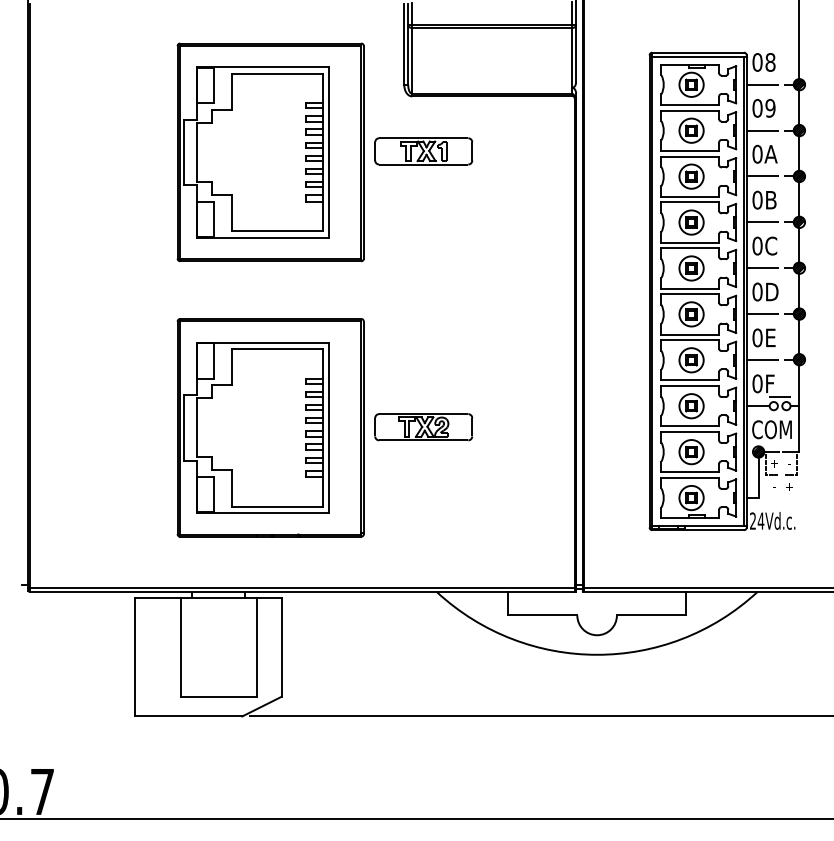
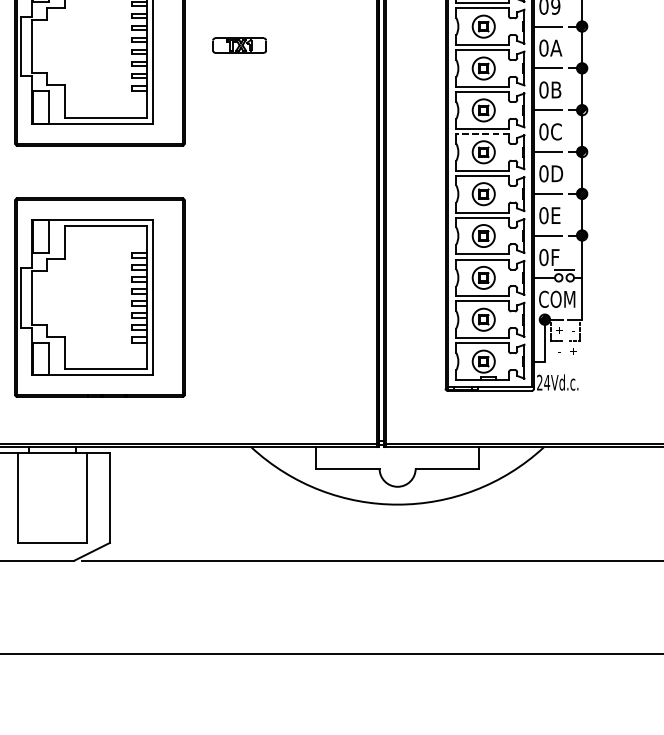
part: (423, 151) -> (239, 45), size x0.6
line: (690, 248) -> (482, 134), solid -> dashed
part: (423, 427) -> (239, 297), removed

